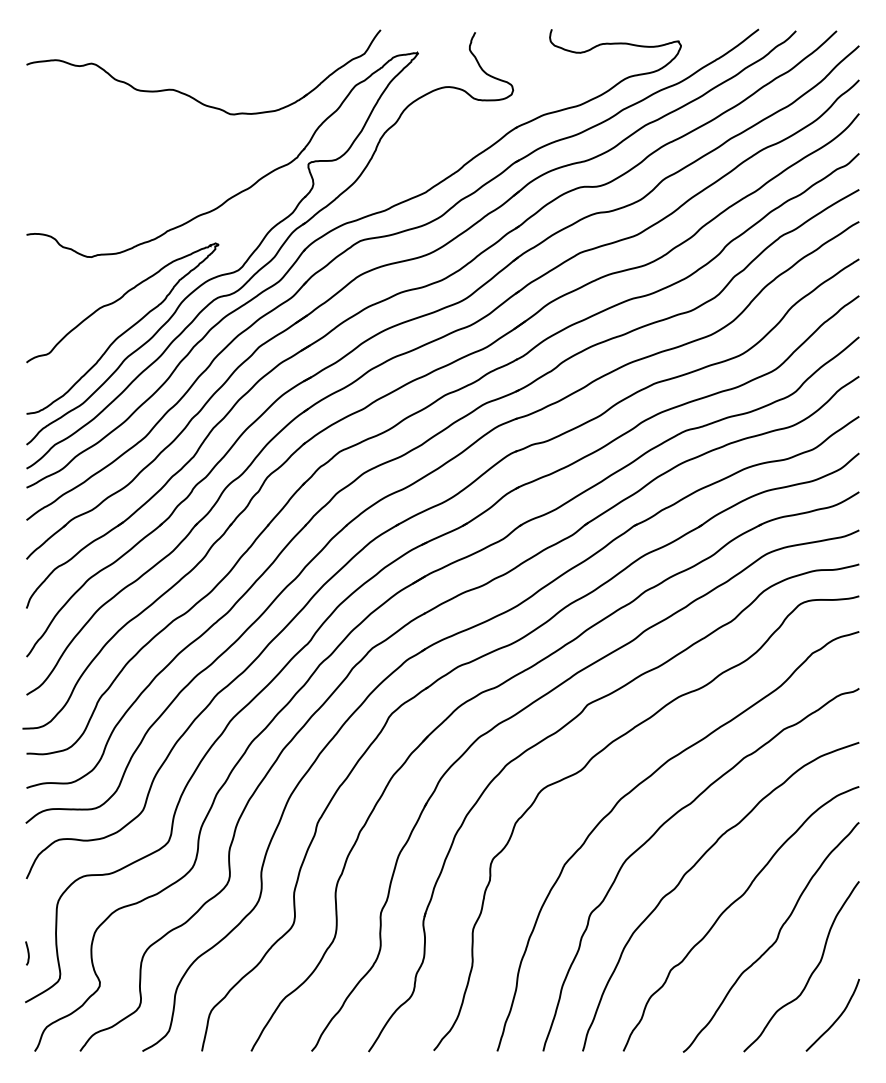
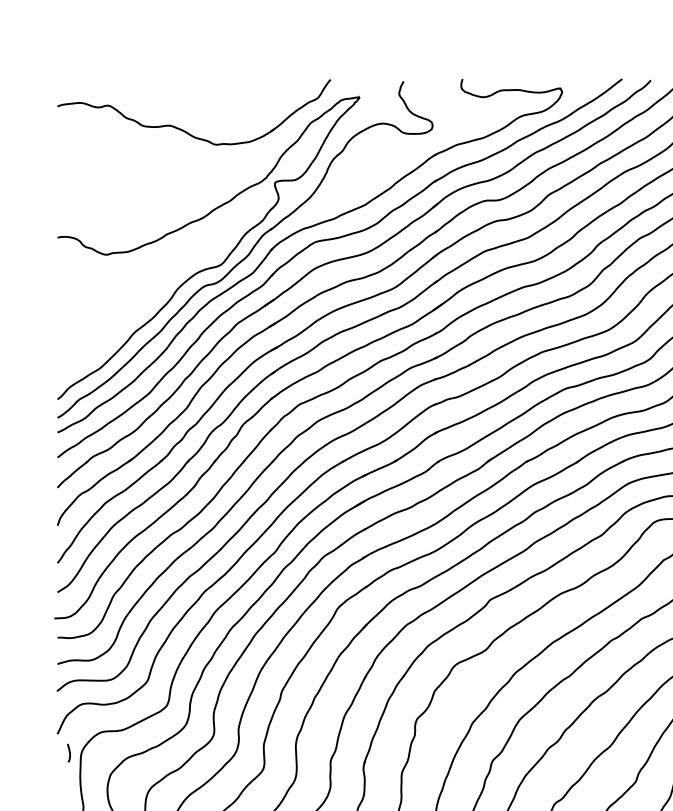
curve: (125, 330) -> (133, 311), removed
curve: (27, 953) -> (69, 753), moved

